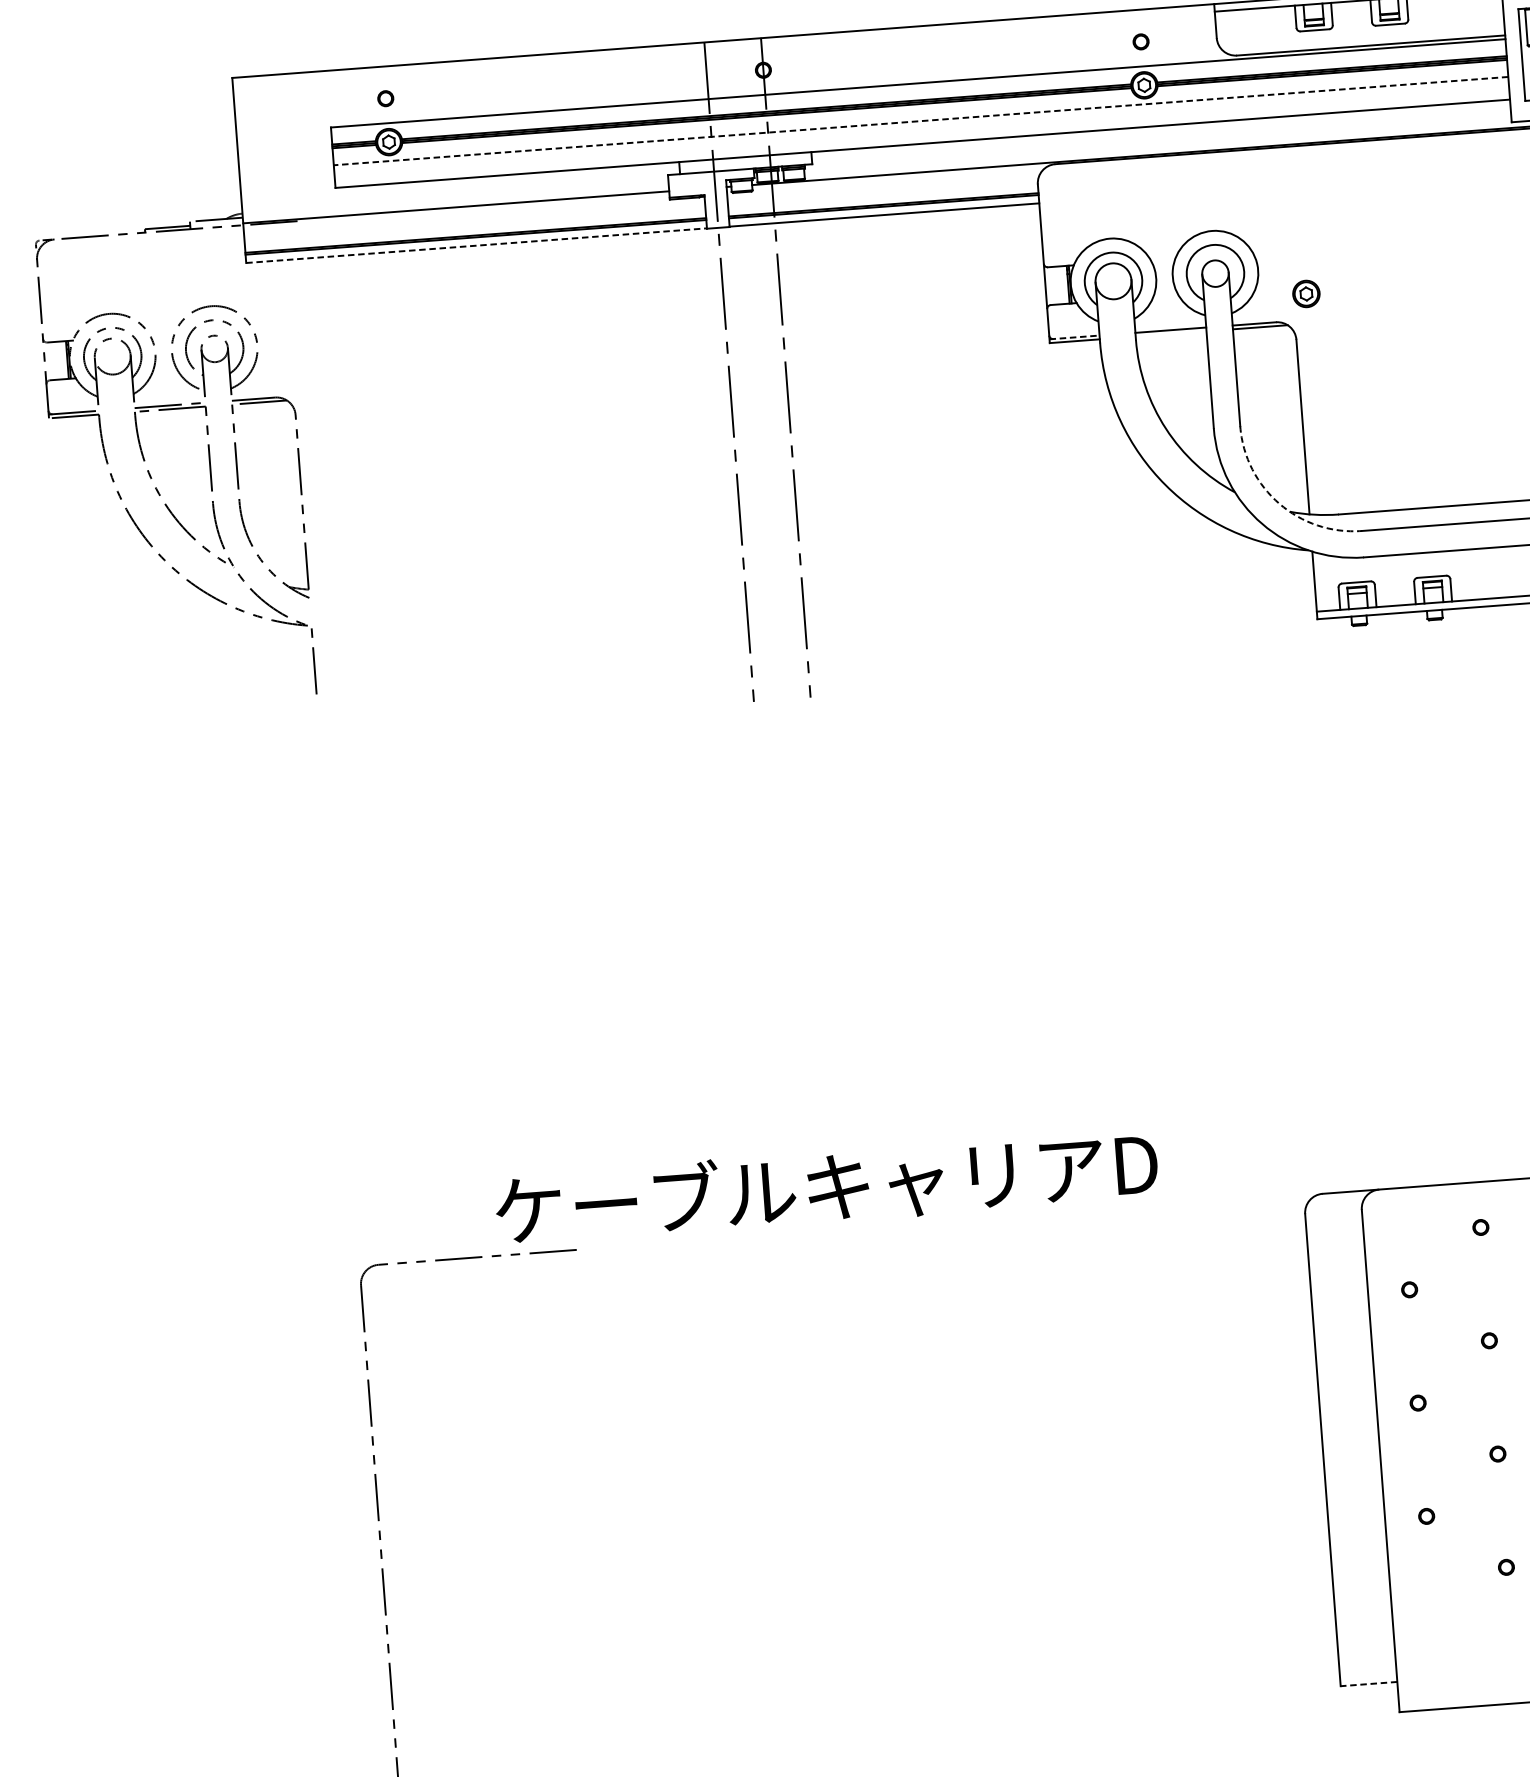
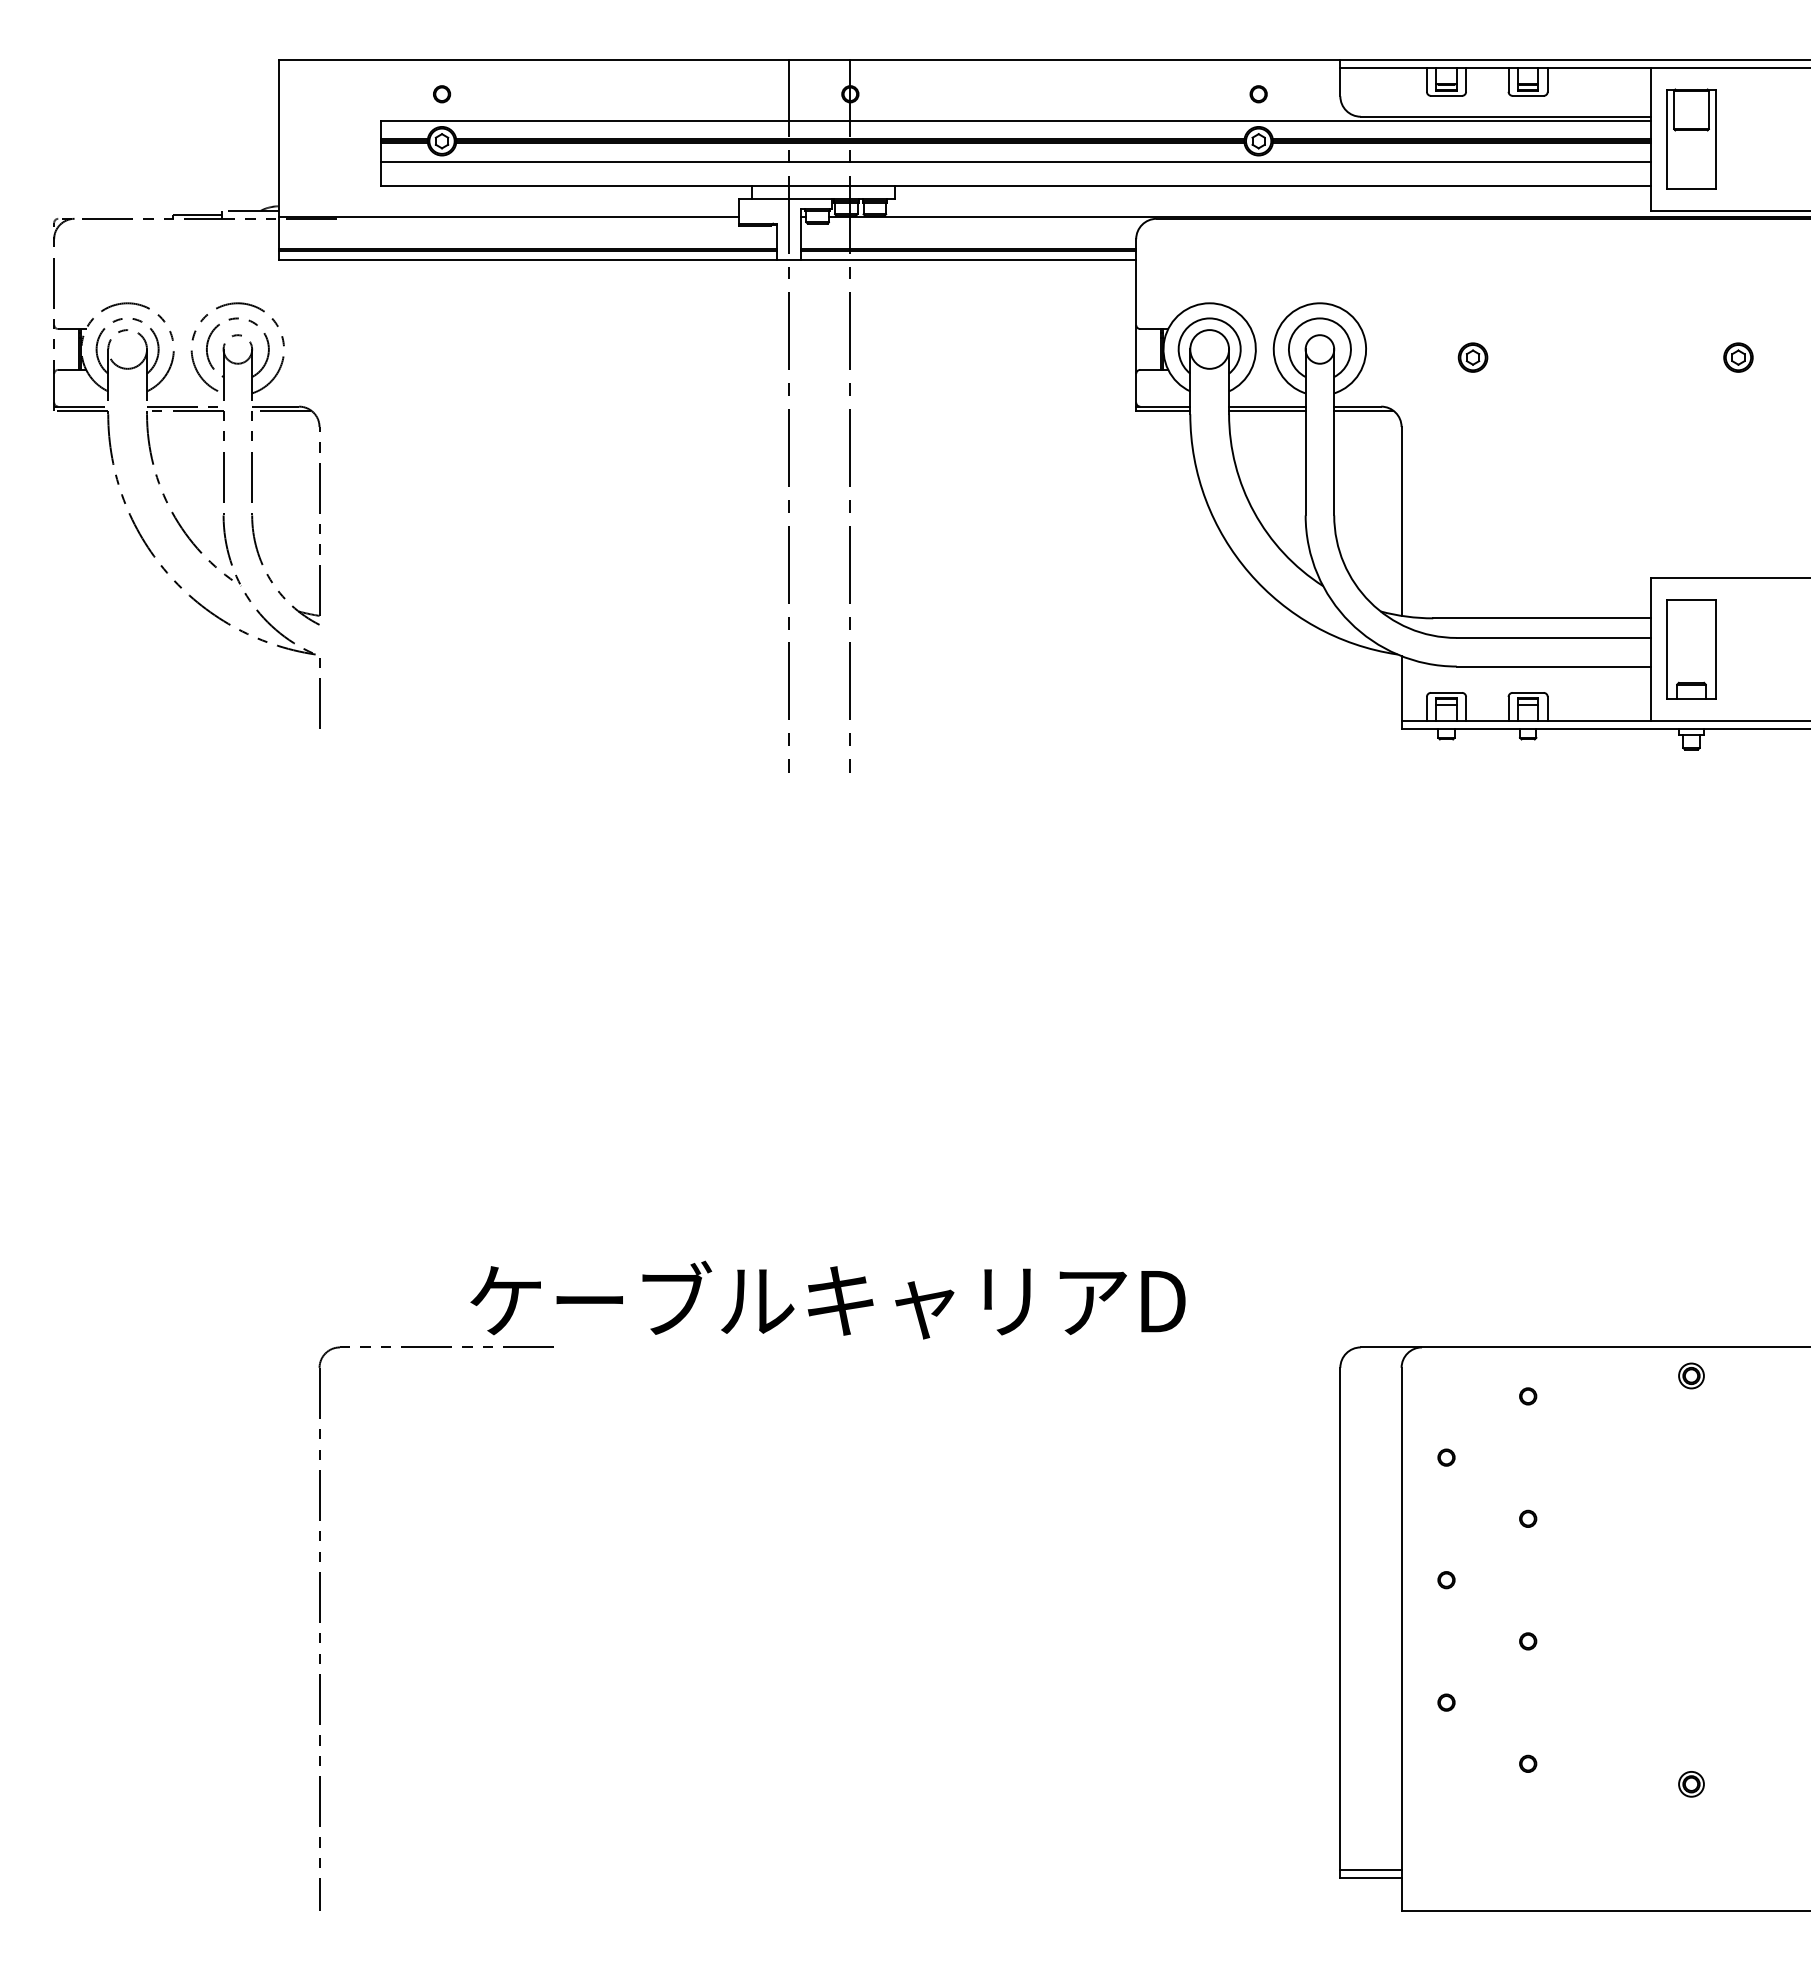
line: (920, 120) -> (1015, 161), dashed -> solid
line: (477, 245) -> (528, 259), dashed -> solid
part: (1305, 293) -> (1472, 357), moved
line: (1171, 333) -> (1267, 410), added
line: (1074, 337) -> (1163, 406), dashed -> solid
arc: (1279, 504) -> (1370, 602), dashed -> solid
line: (1368, 1676) -> (1370, 1870), added
line: (1368, 1684) -> (1370, 1878), dashed -> solid

